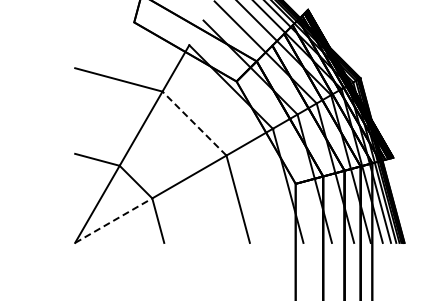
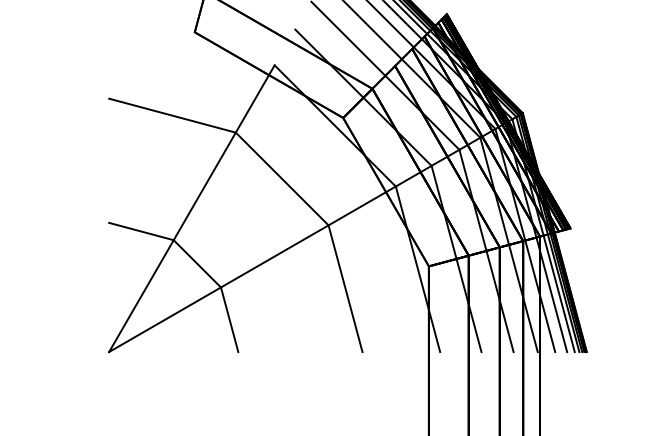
line: (194, 123) -> (282, 178), dashed -> solid
line: (113, 220) -> (164, 319), dashed -> solid

